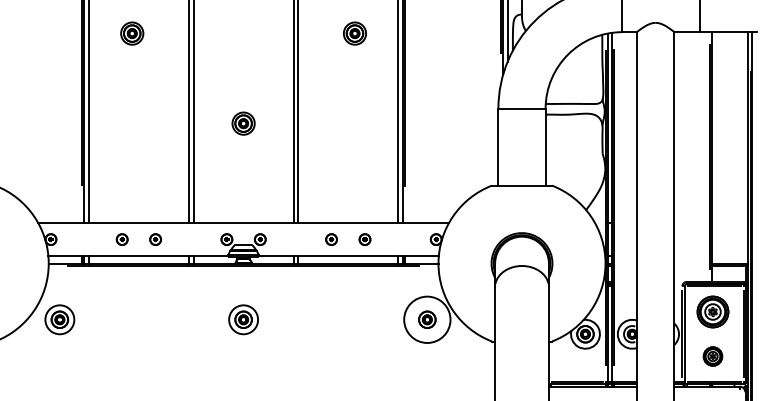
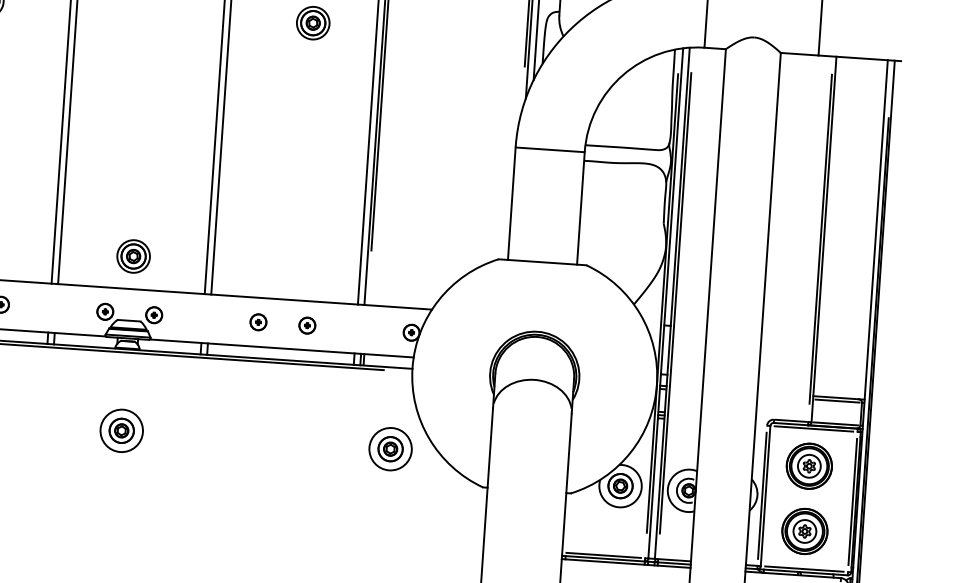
part: (243, 123) -> (133, 256), moved
circle: (426, 319) -> (389, 448), size x0.62
part: (712, 356) -> (804, 531), size x1.67

